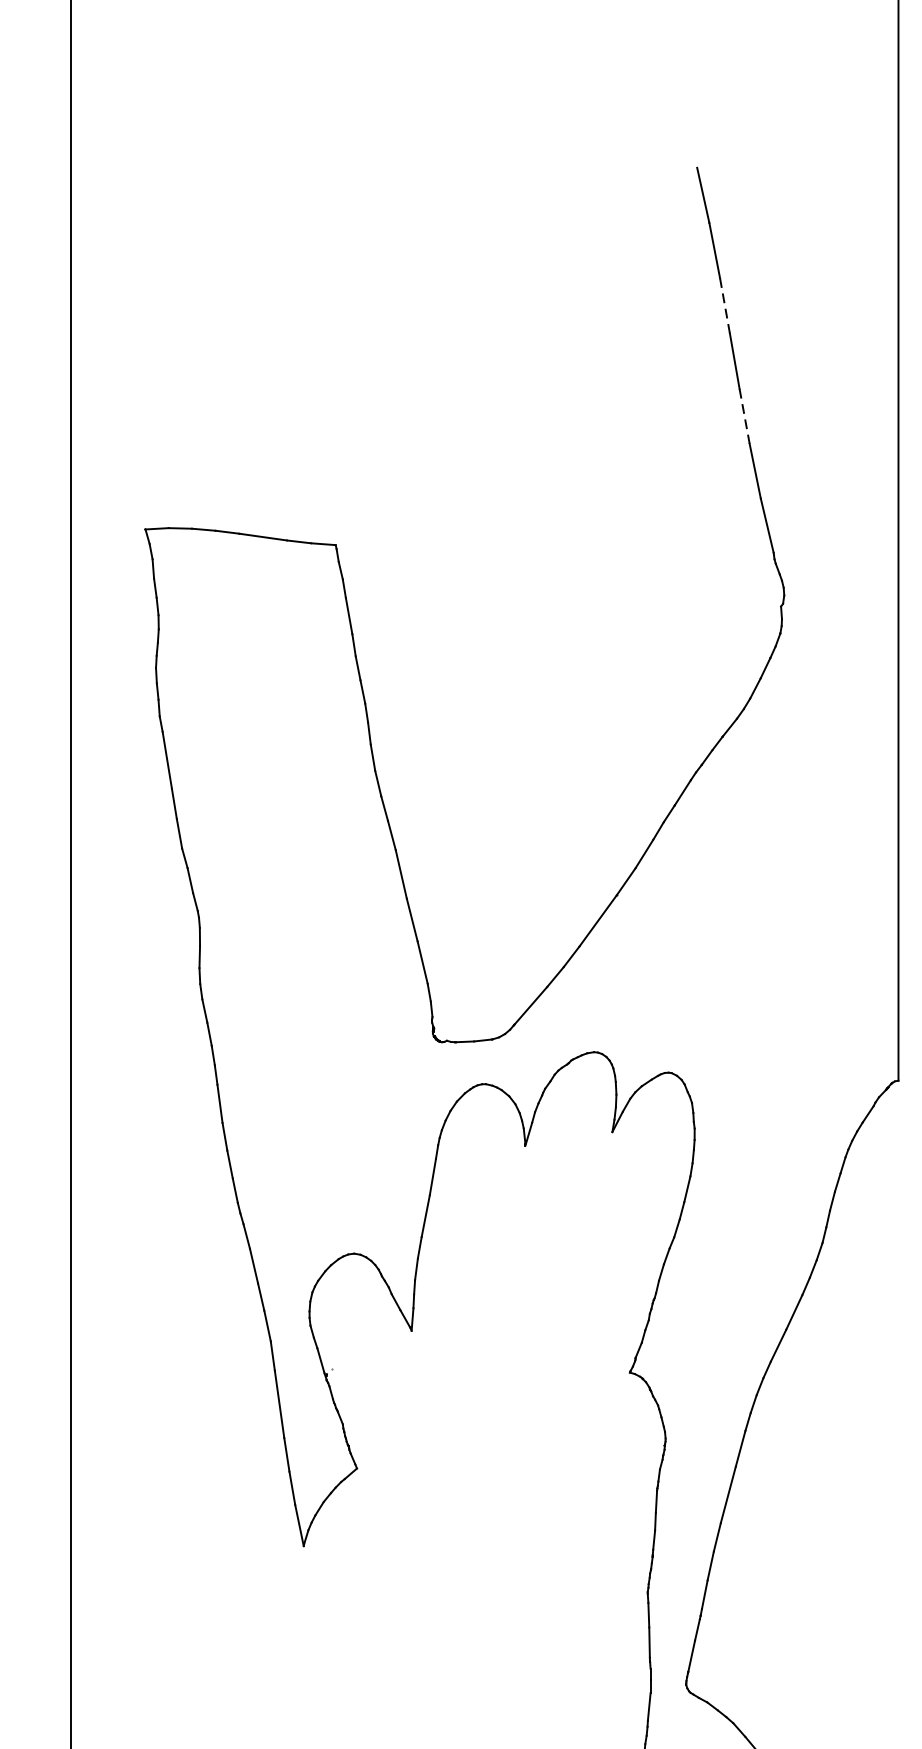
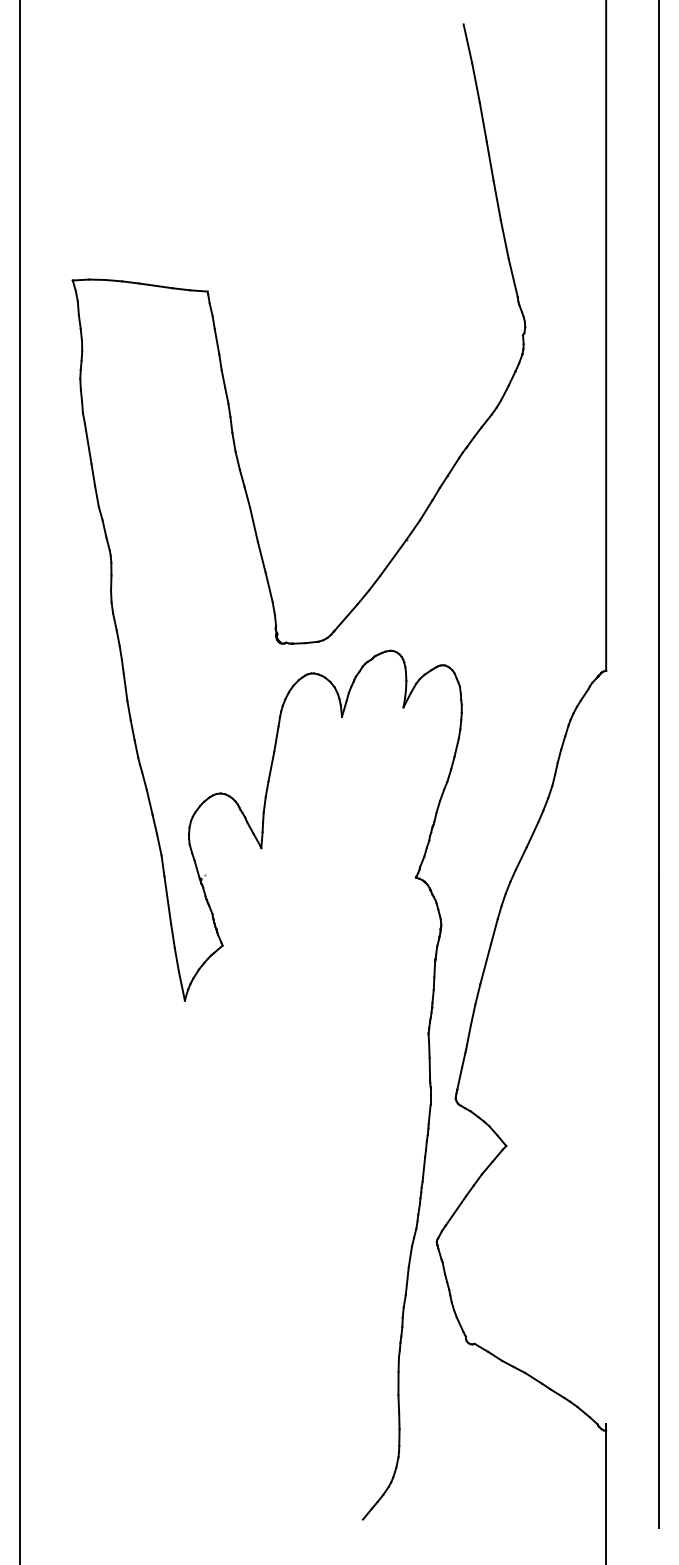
line: (725, 306) -> (483, 122), dashed -> solid
line: (745, 416) -> (497, 200), dashed -> solid

